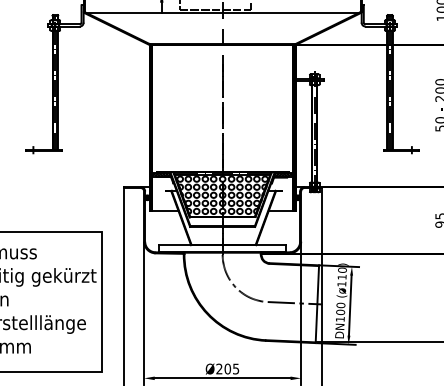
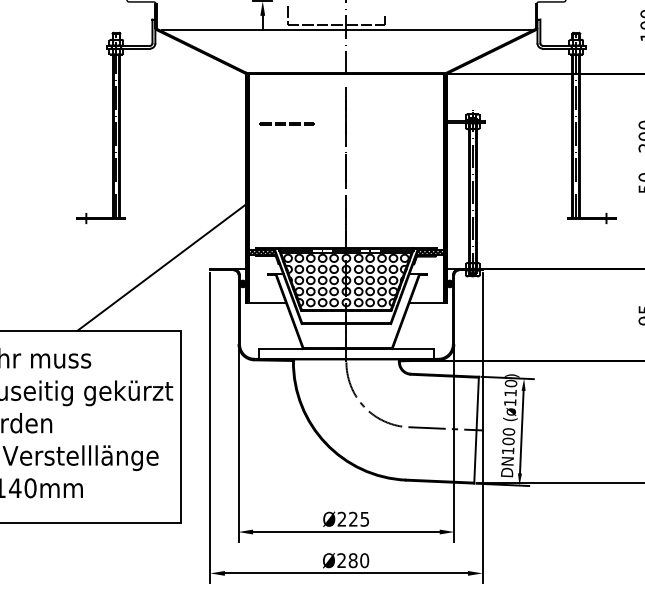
line: (178, 81) -> (285, 123), added
line: (88, 185) -> (162, 266), added
text: (227, 368) -> (353, 518), Ø205 -> Ø225

